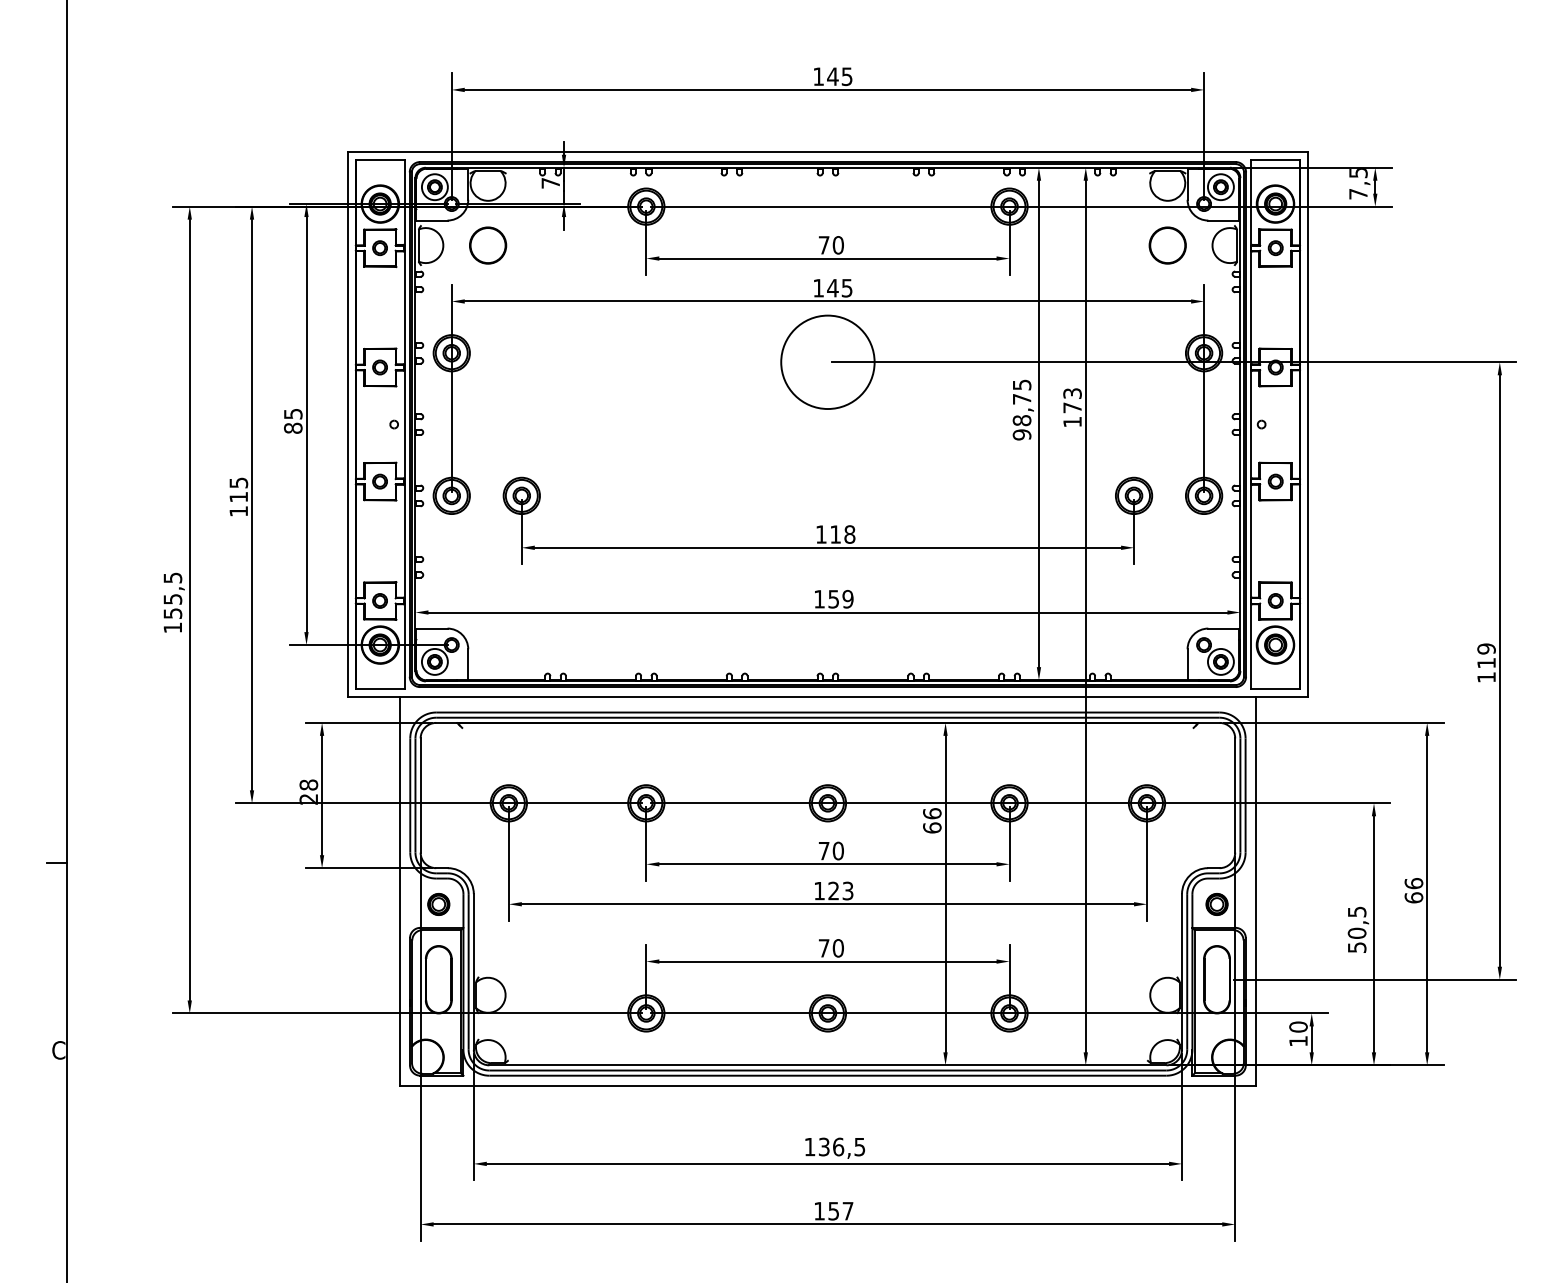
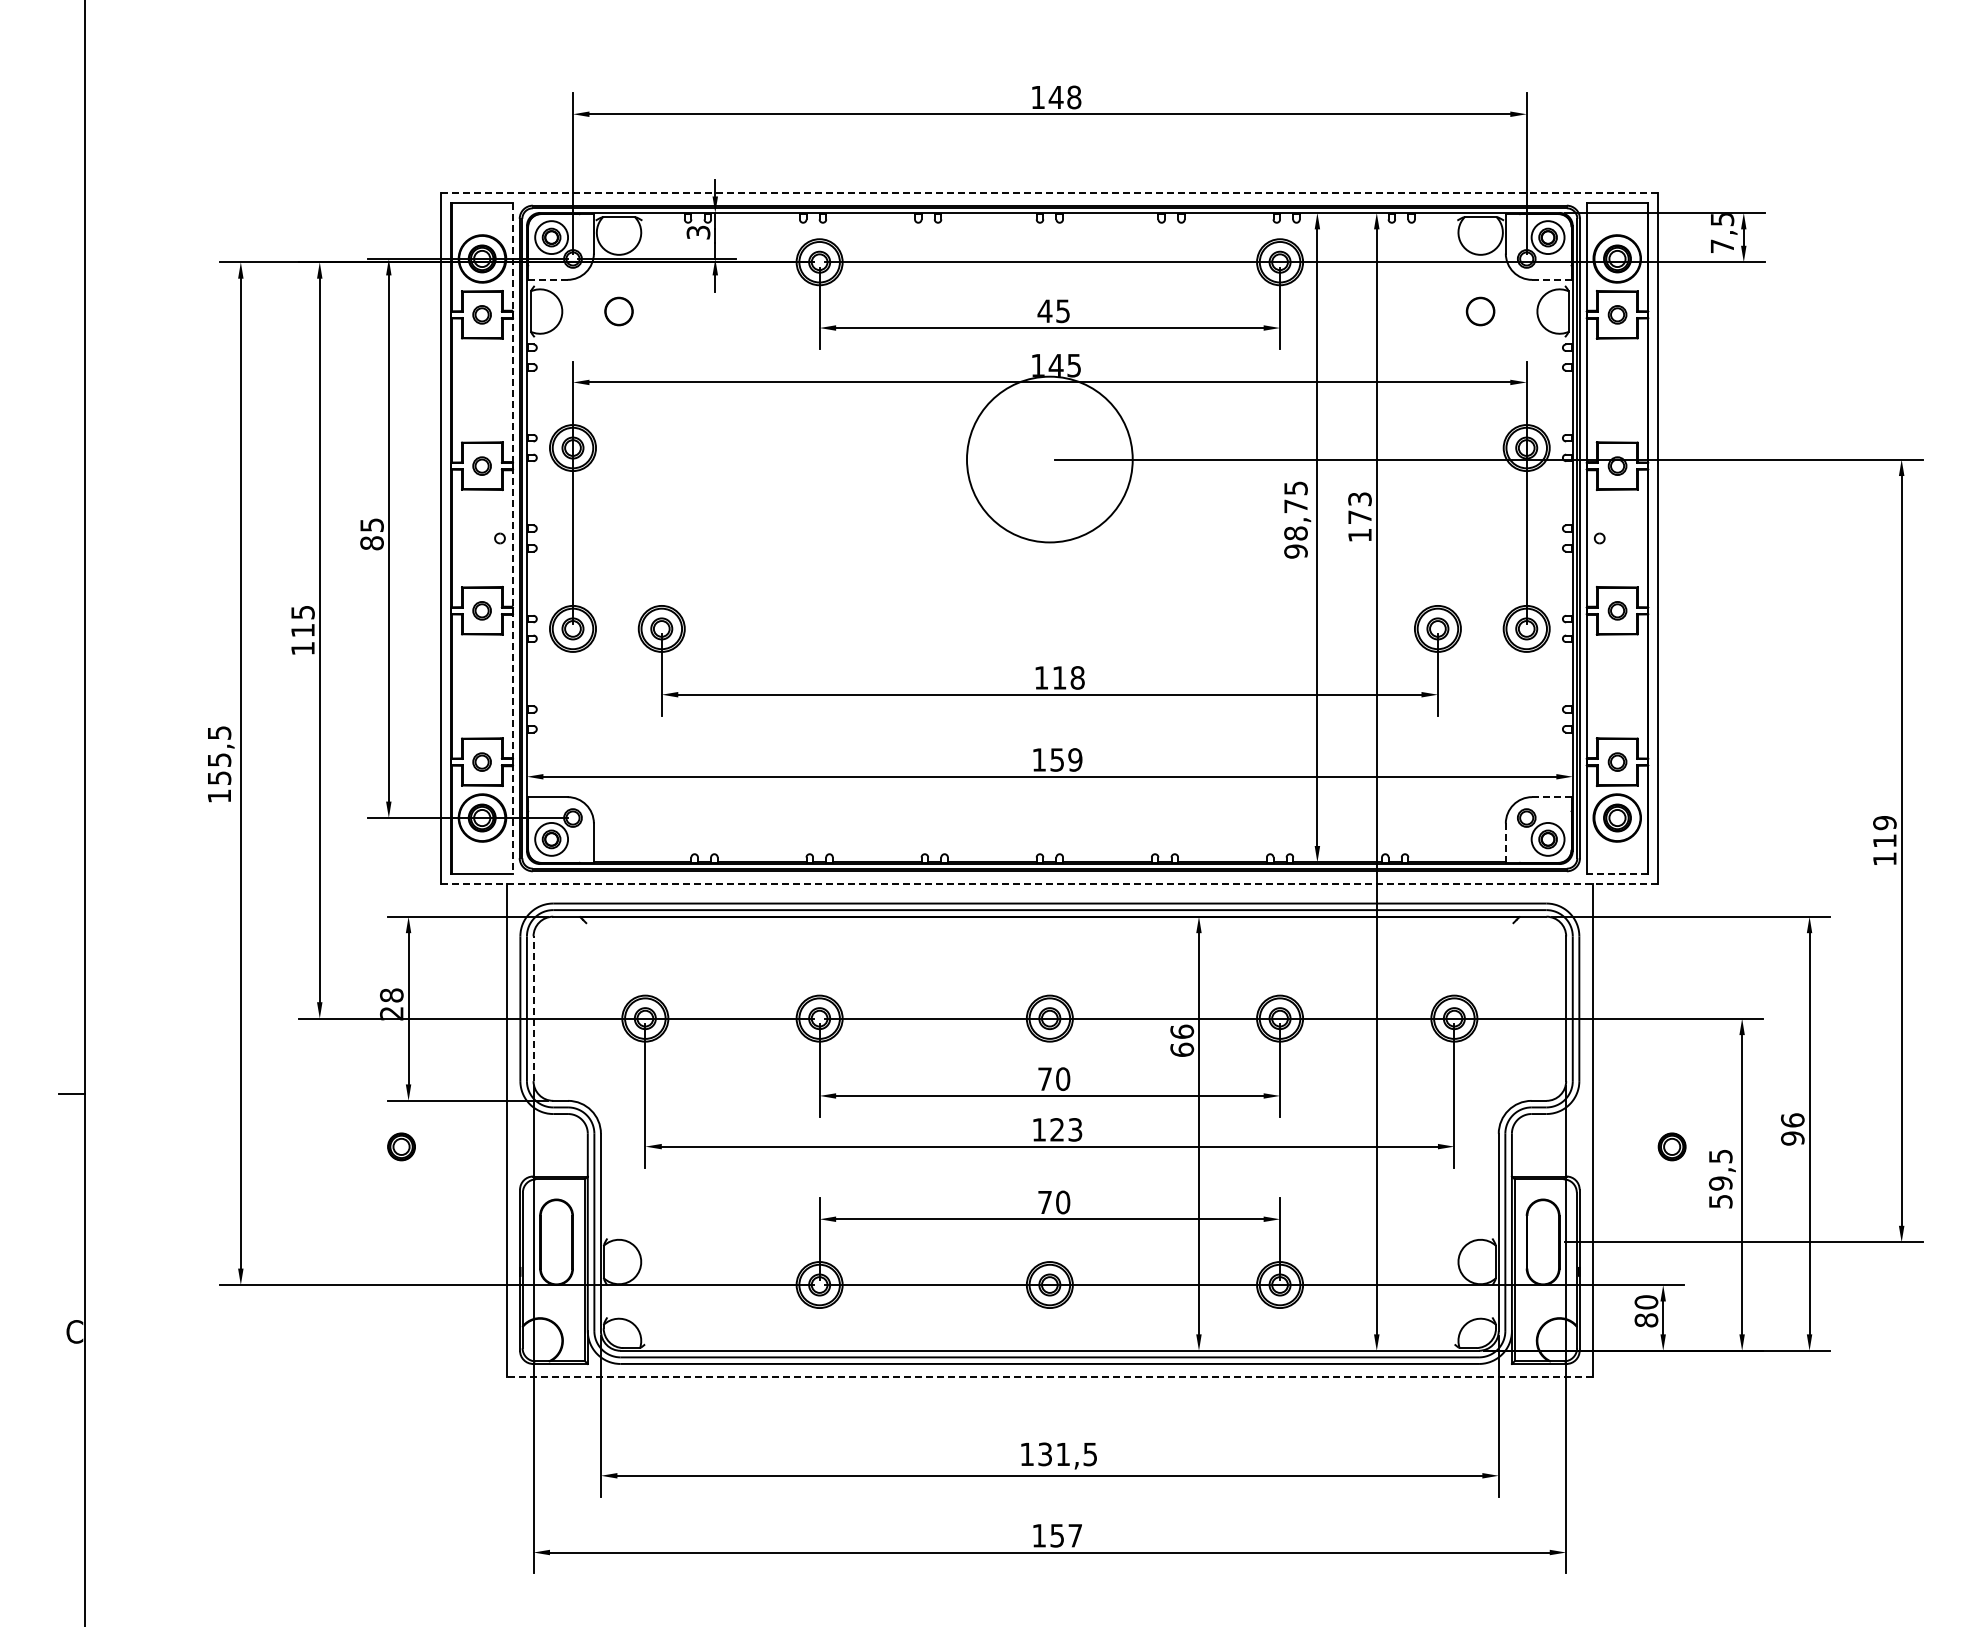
text: (847, 76) -> (1074, 97), 145 -> 148
line: (828, 152) -> (1050, 193), solid -> dashed
text: (550, 183) -> (698, 232), 7 -> 3
line: (431, 220) -> (547, 279), solid -> dashed
line: (1223, 220) -> (1551, 279), solid -> dashed
circle: (487, 245) -> (618, 311), size x0.6
text: (830, 245) -> (1053, 311), 70 -> 45
circle: (1167, 245) -> (1480, 311), size x0.6
circle: (827, 362) -> (1049, 459), size x1.4
line: (404, 425) -> (513, 539), solid -> dashed
line: (1223, 628) -> (1551, 797), solid -> dashed
line: (1187, 665) -> (1505, 843), solid -> dashed
line: (1275, 688) -> (1617, 873), solid -> dashed
line: (827, 696) -> (1049, 883), solid -> dashed
line: (420, 795) -> (533, 1008), solid -> dashed
text: (1413, 897) -> (1792, 1138), 66 -> 96
part: (438, 904) -> (401, 1146), moved
part: (1216, 904) -> (1671, 1146), moved
text: (1356, 933) -> (1720, 1183), 50,5 -> 59,5
text: (1298, 1041) -> (1646, 1320), 10 -> 80
line: (827, 1086) -> (1049, 1377), solid -> dashed
text: (838, 1147) -> (1063, 1454), 136,5 -> 131,5

